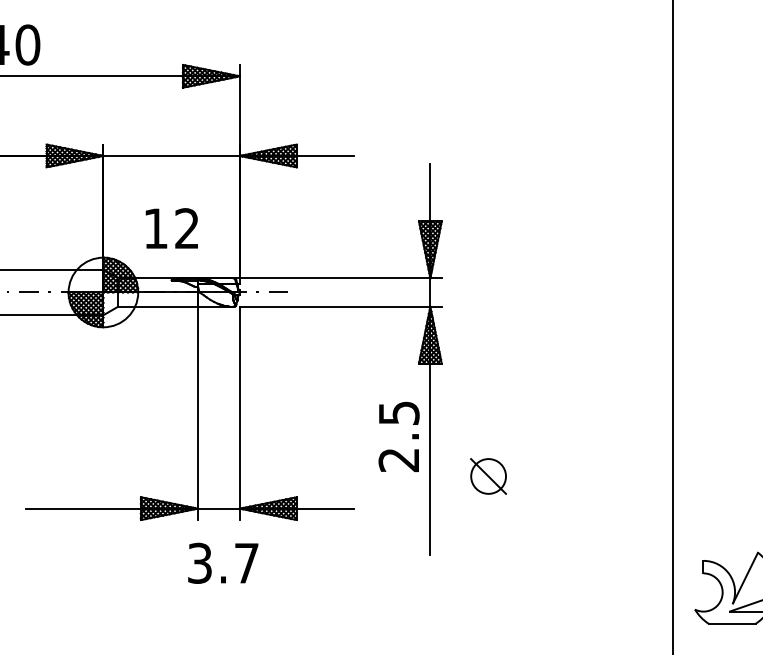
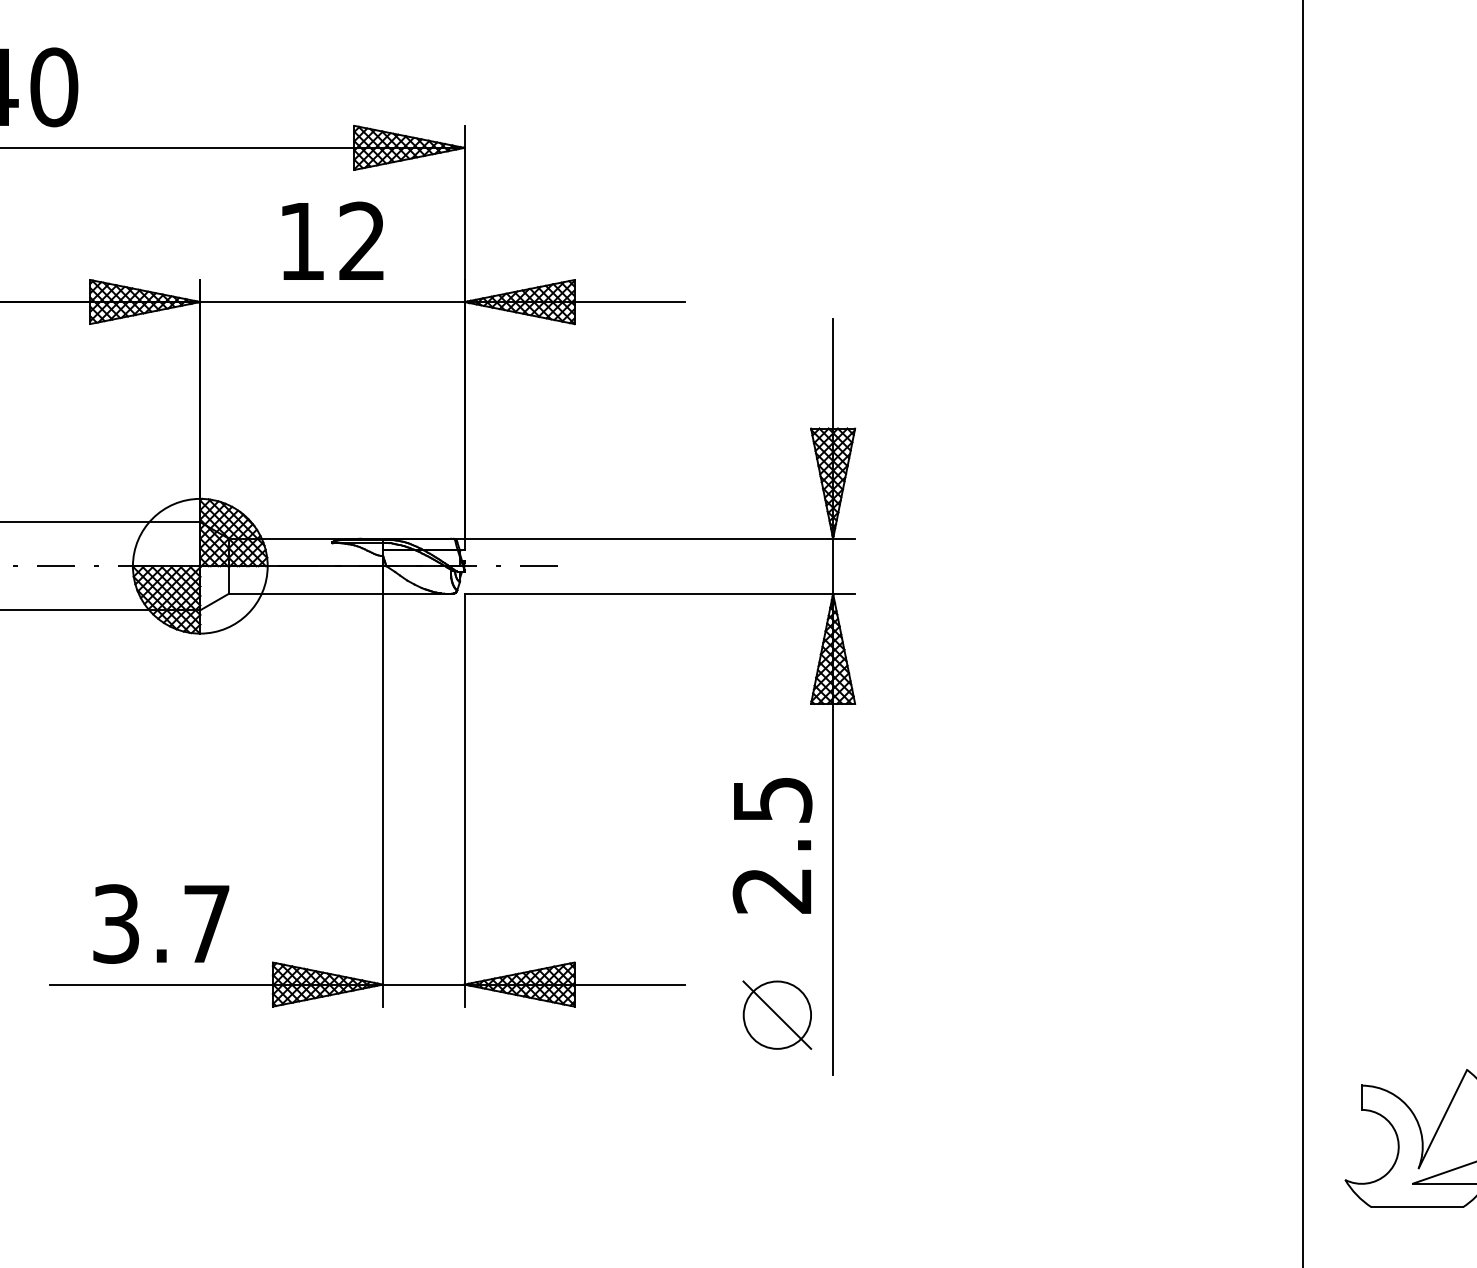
text: (171, 228) -> (332, 241), moved
part: (488, 476) -> (777, 1015), moved
text: (223, 562) -> (161, 922), moved

